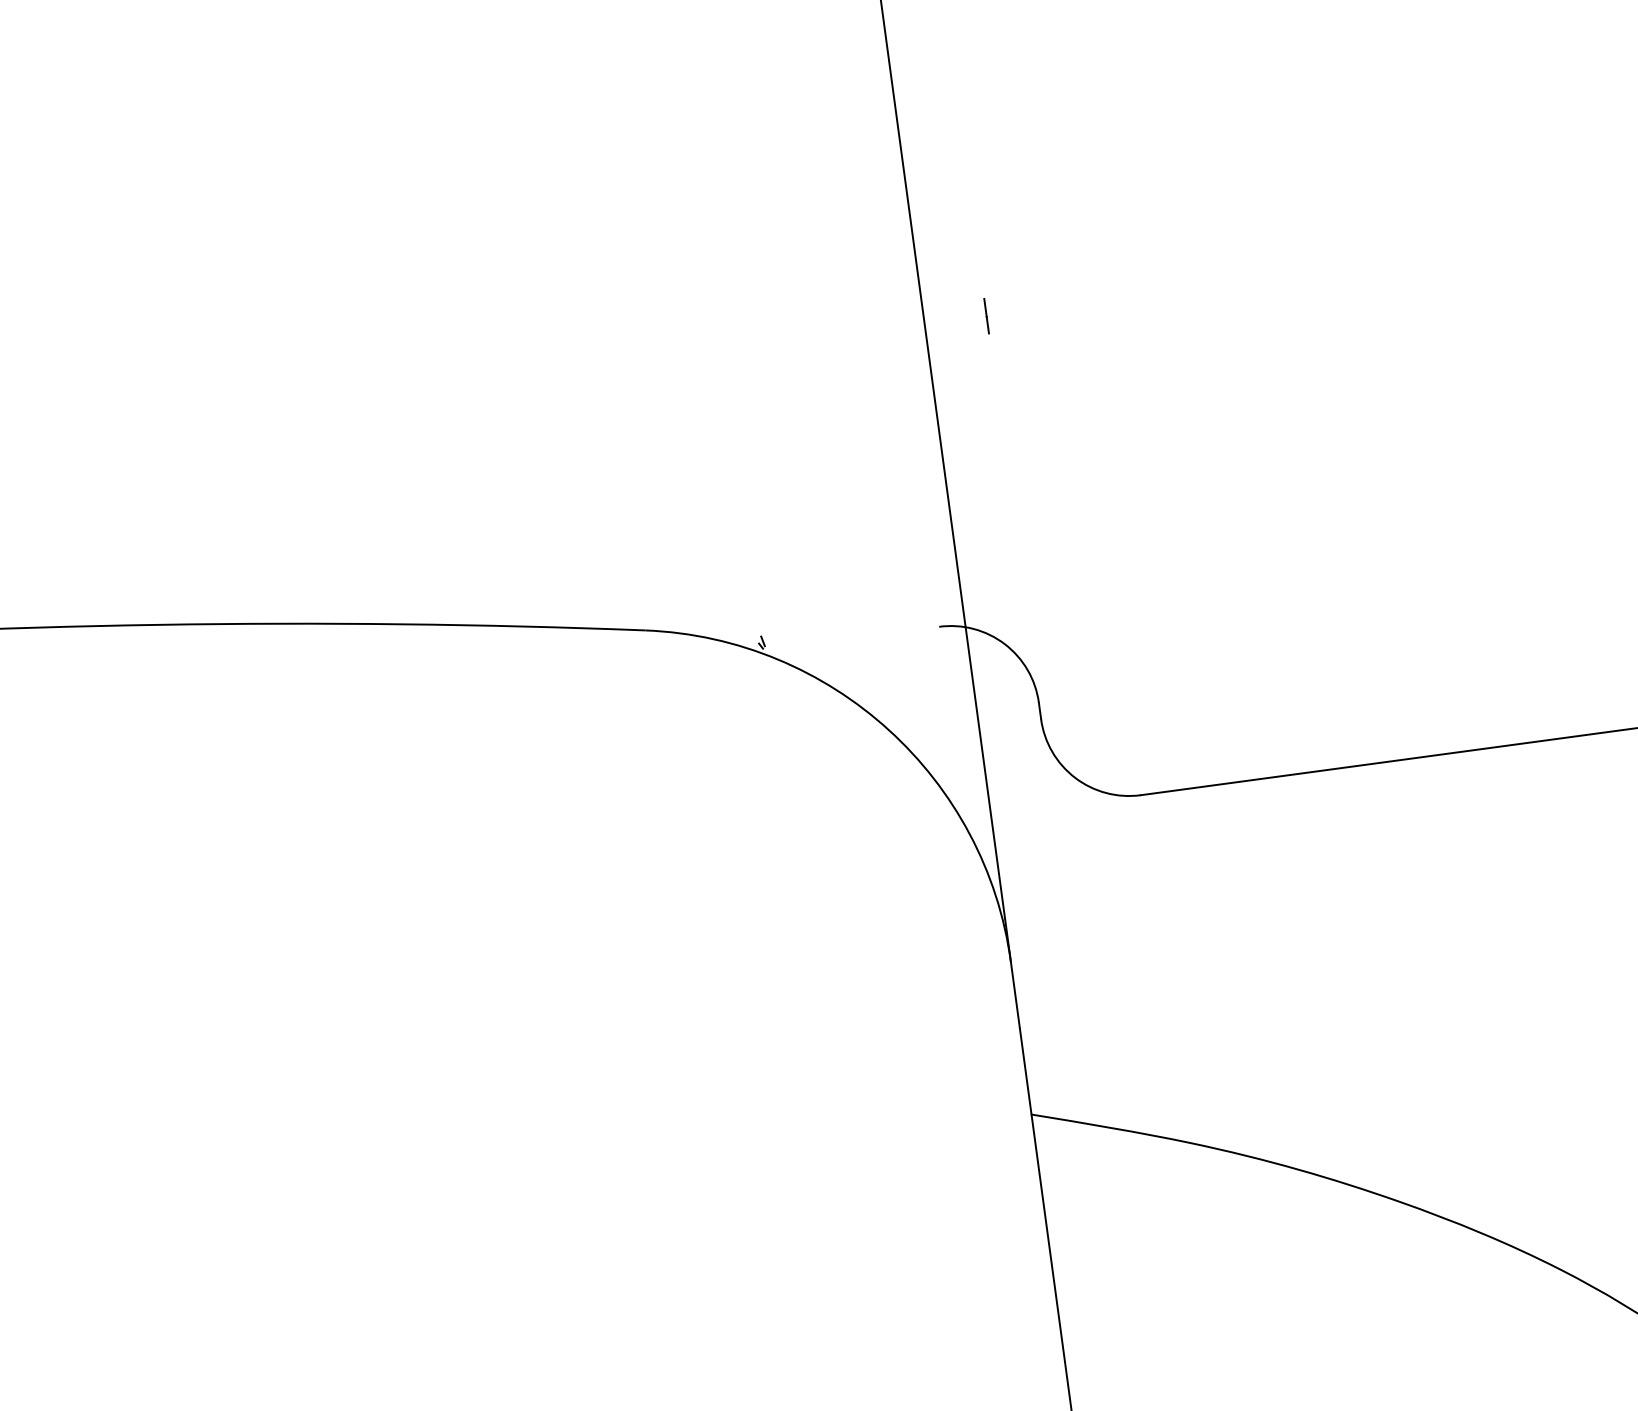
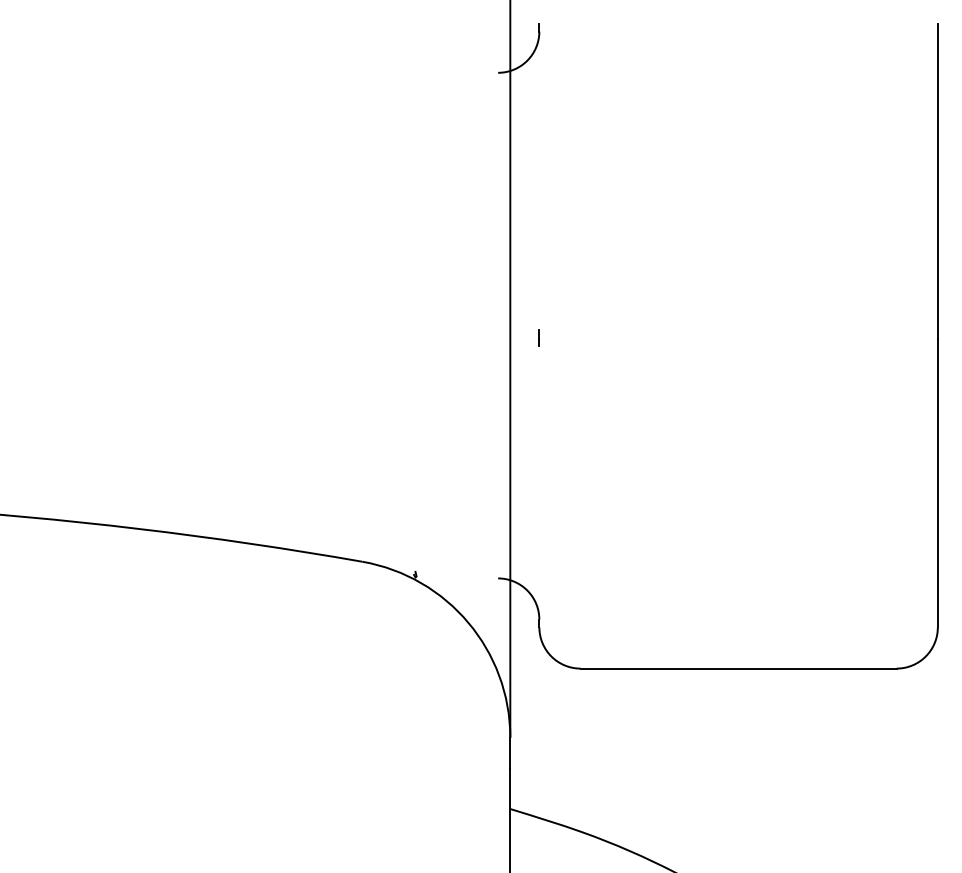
line: (984, 315) -> (538, 337), moved

